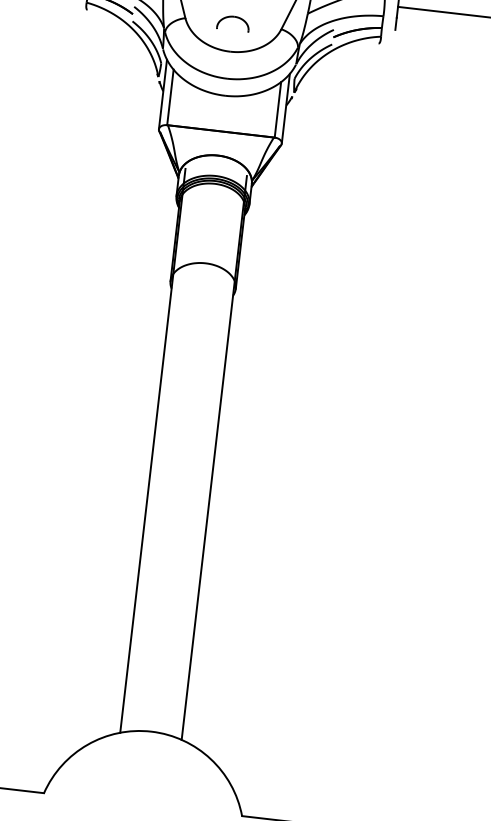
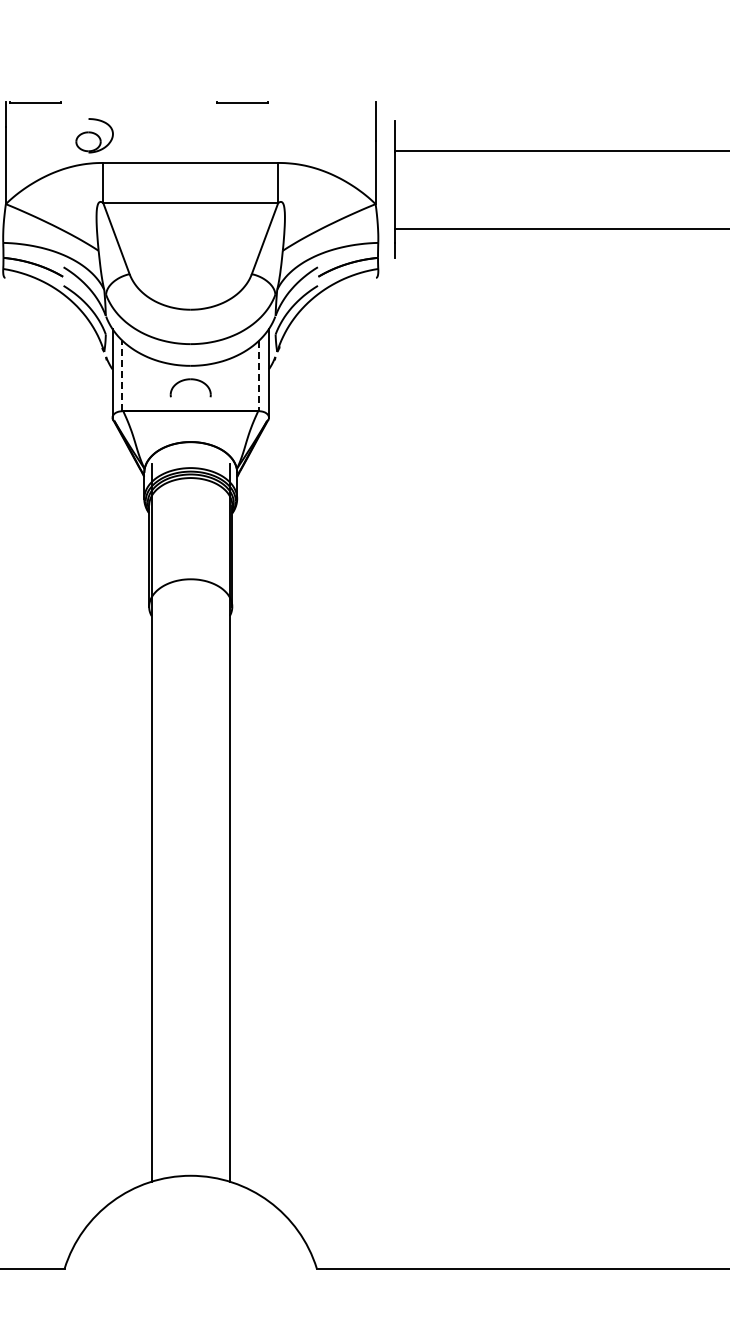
part: (233, 17) -> (190, 380), moved
line: (170, 97) -> (122, 375), solid -> dashed
line: (278, 110) -> (259, 376), solid -> dashed

